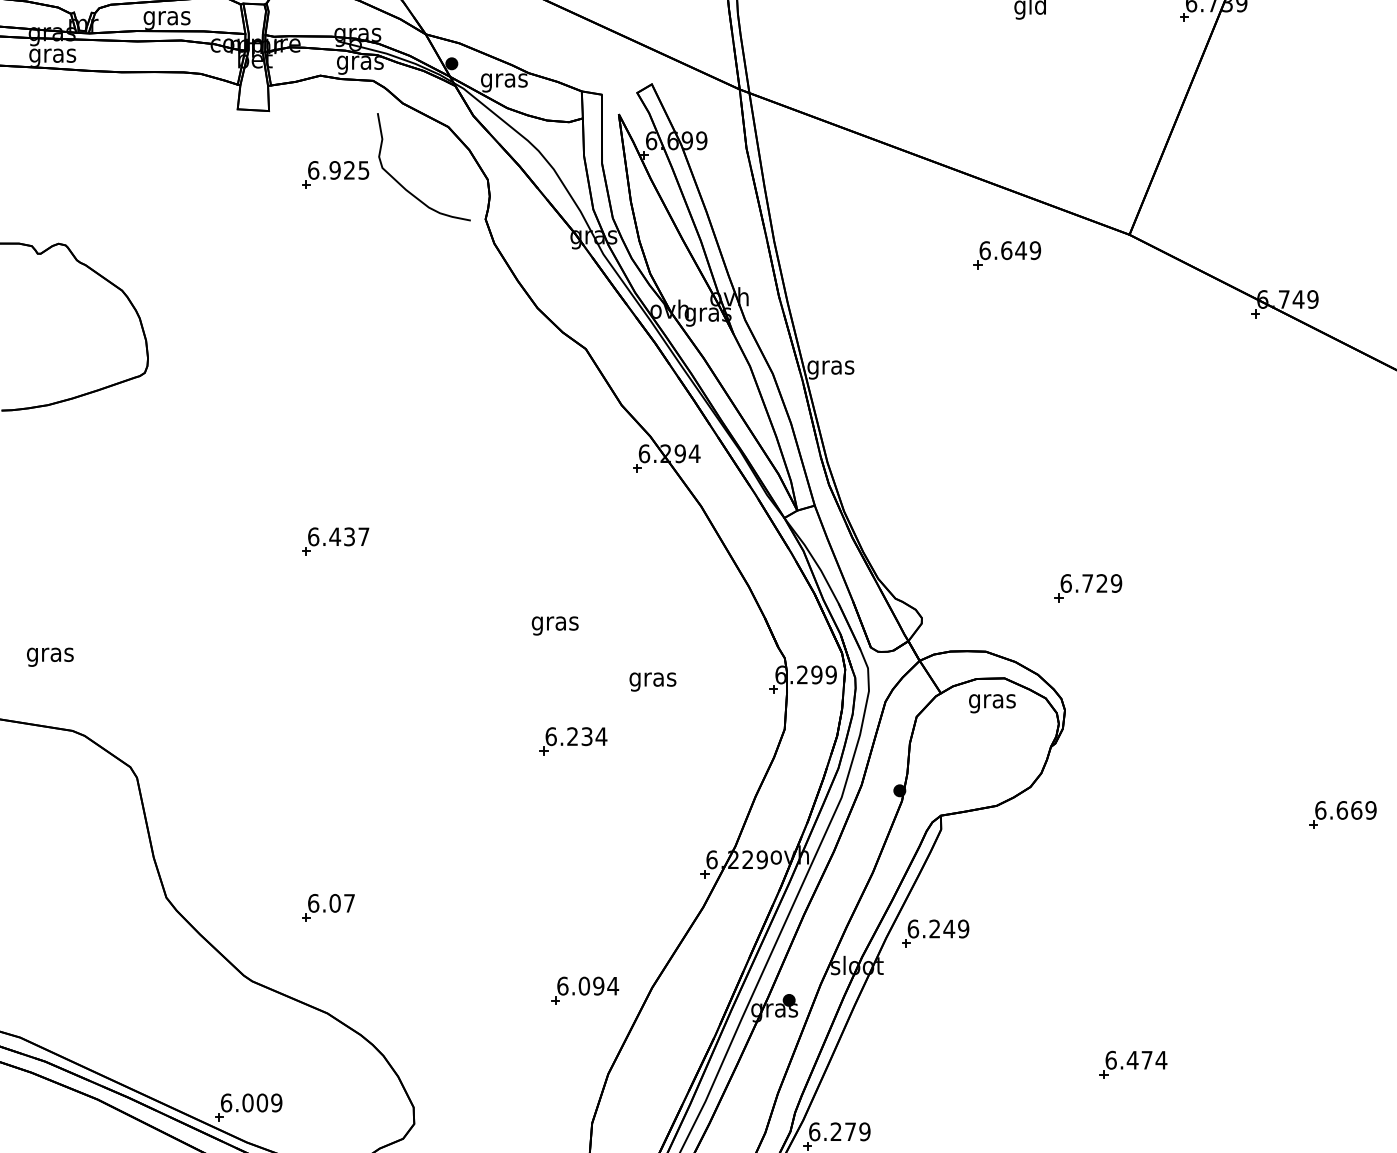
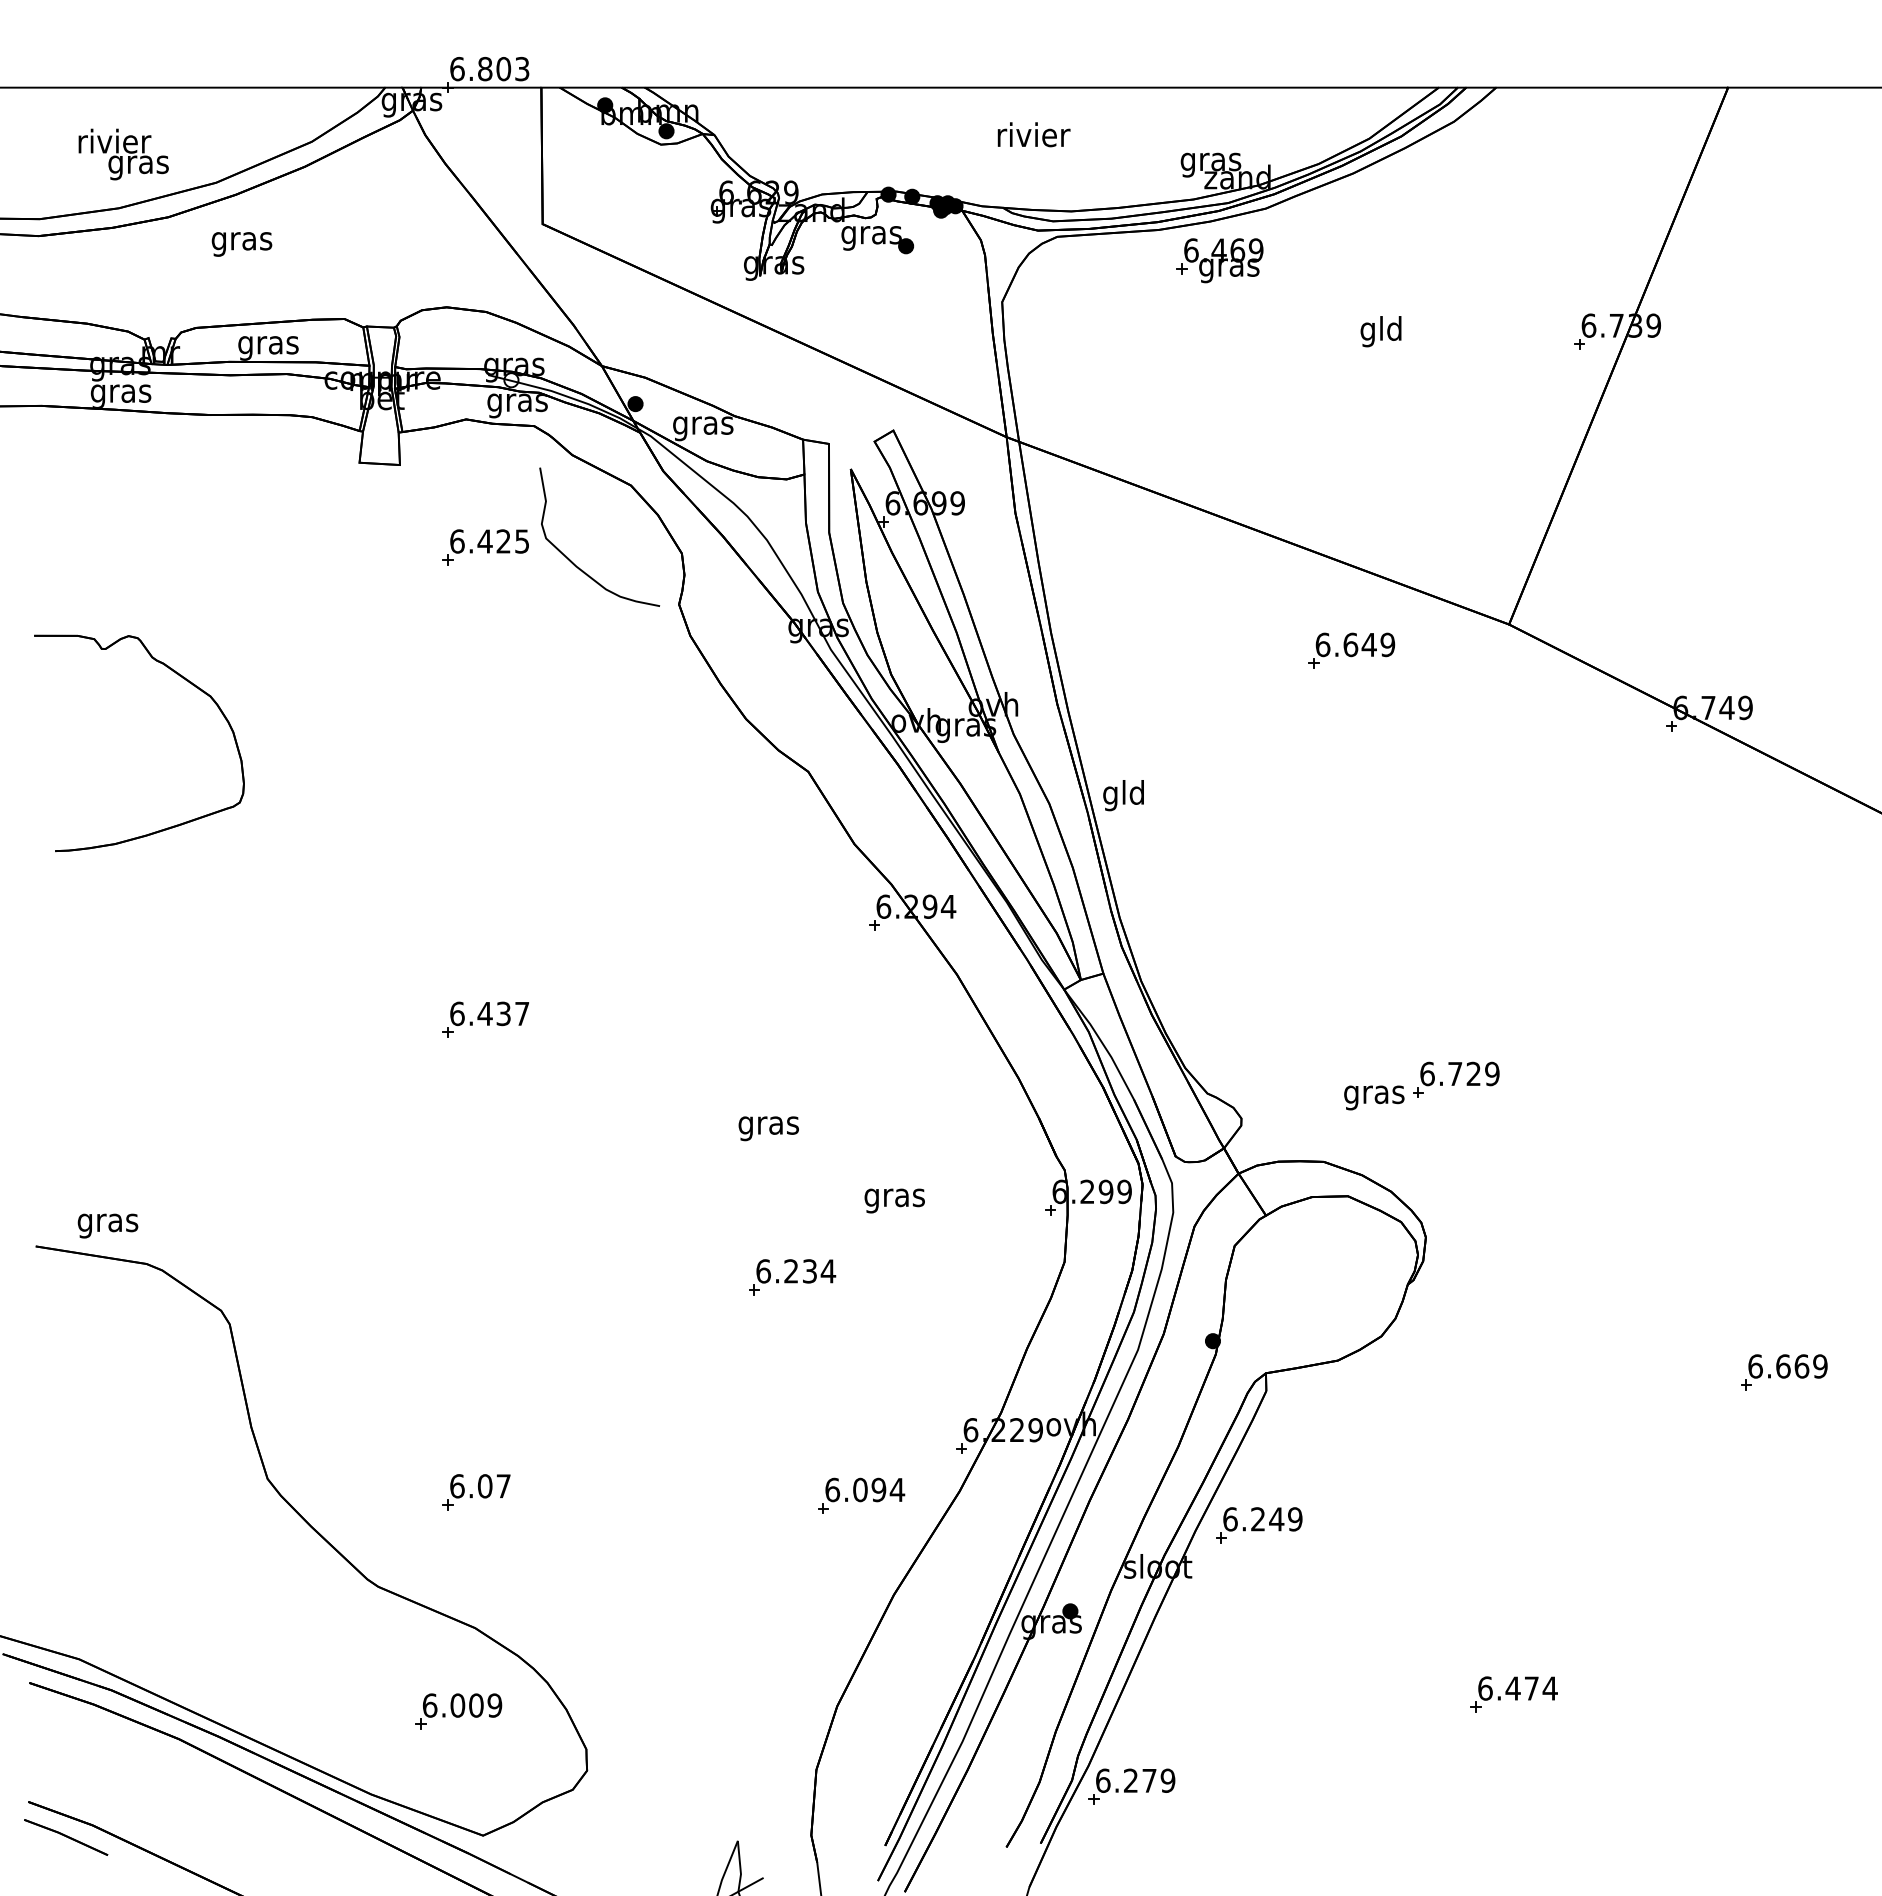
text: (334, 170) -> (484, 541), 6.925 -> 6.425
text: (831, 367) -> (1124, 795), gras -> gld
text: (49, 656) -> (107, 1225), moved
text: (992, 703) -> (1374, 1097), moved
part: (585, 990) -> (861, 1495), moved
part: (248, 1107) -> (458, 1711), moved

